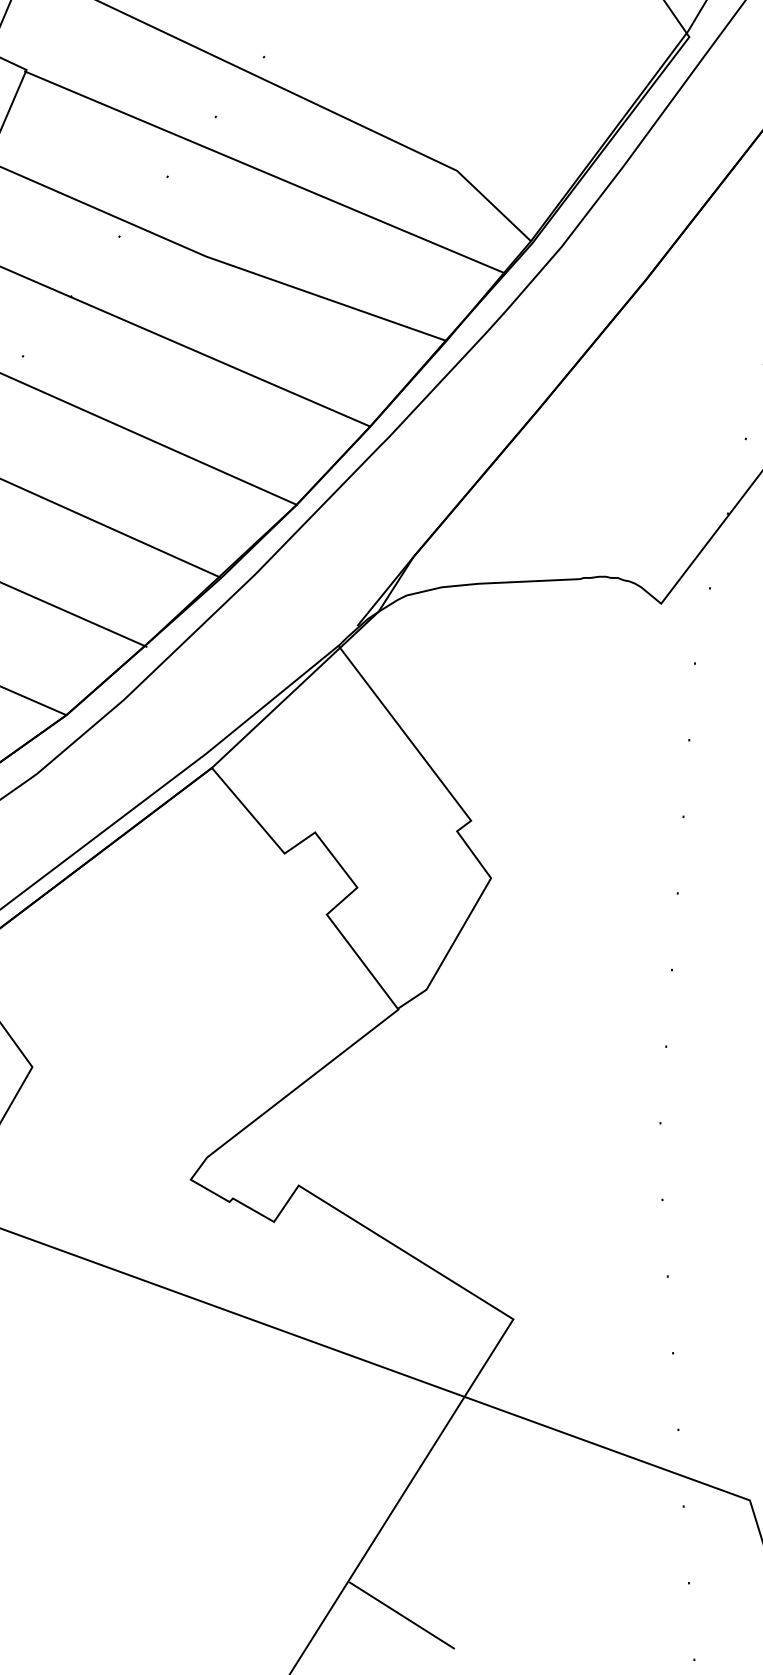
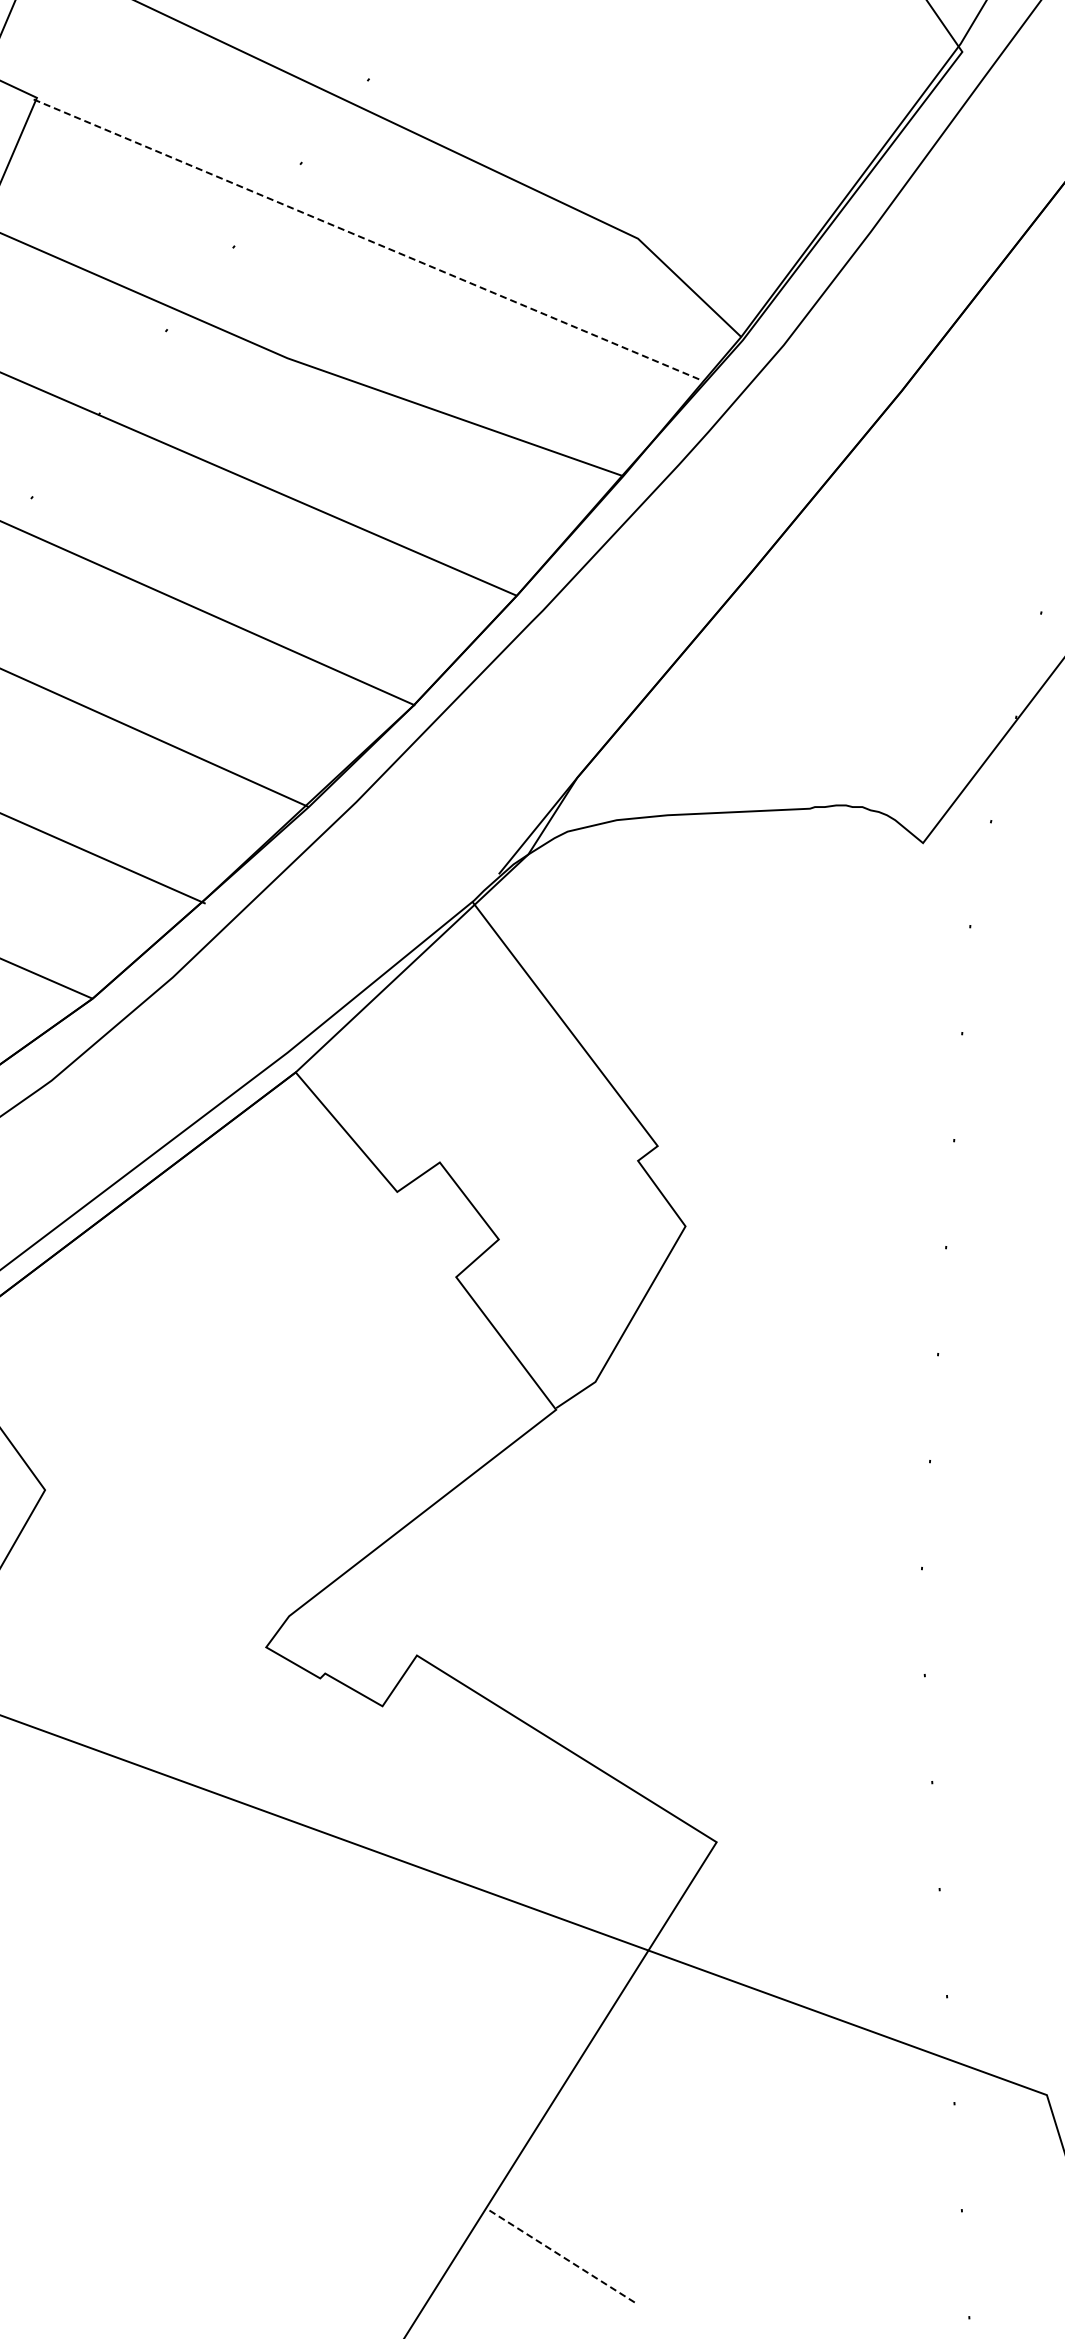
line: (264, 172) -> (369, 240), solid -> dashed
line: (401, 1615) -> (560, 2255), solid -> dashed

